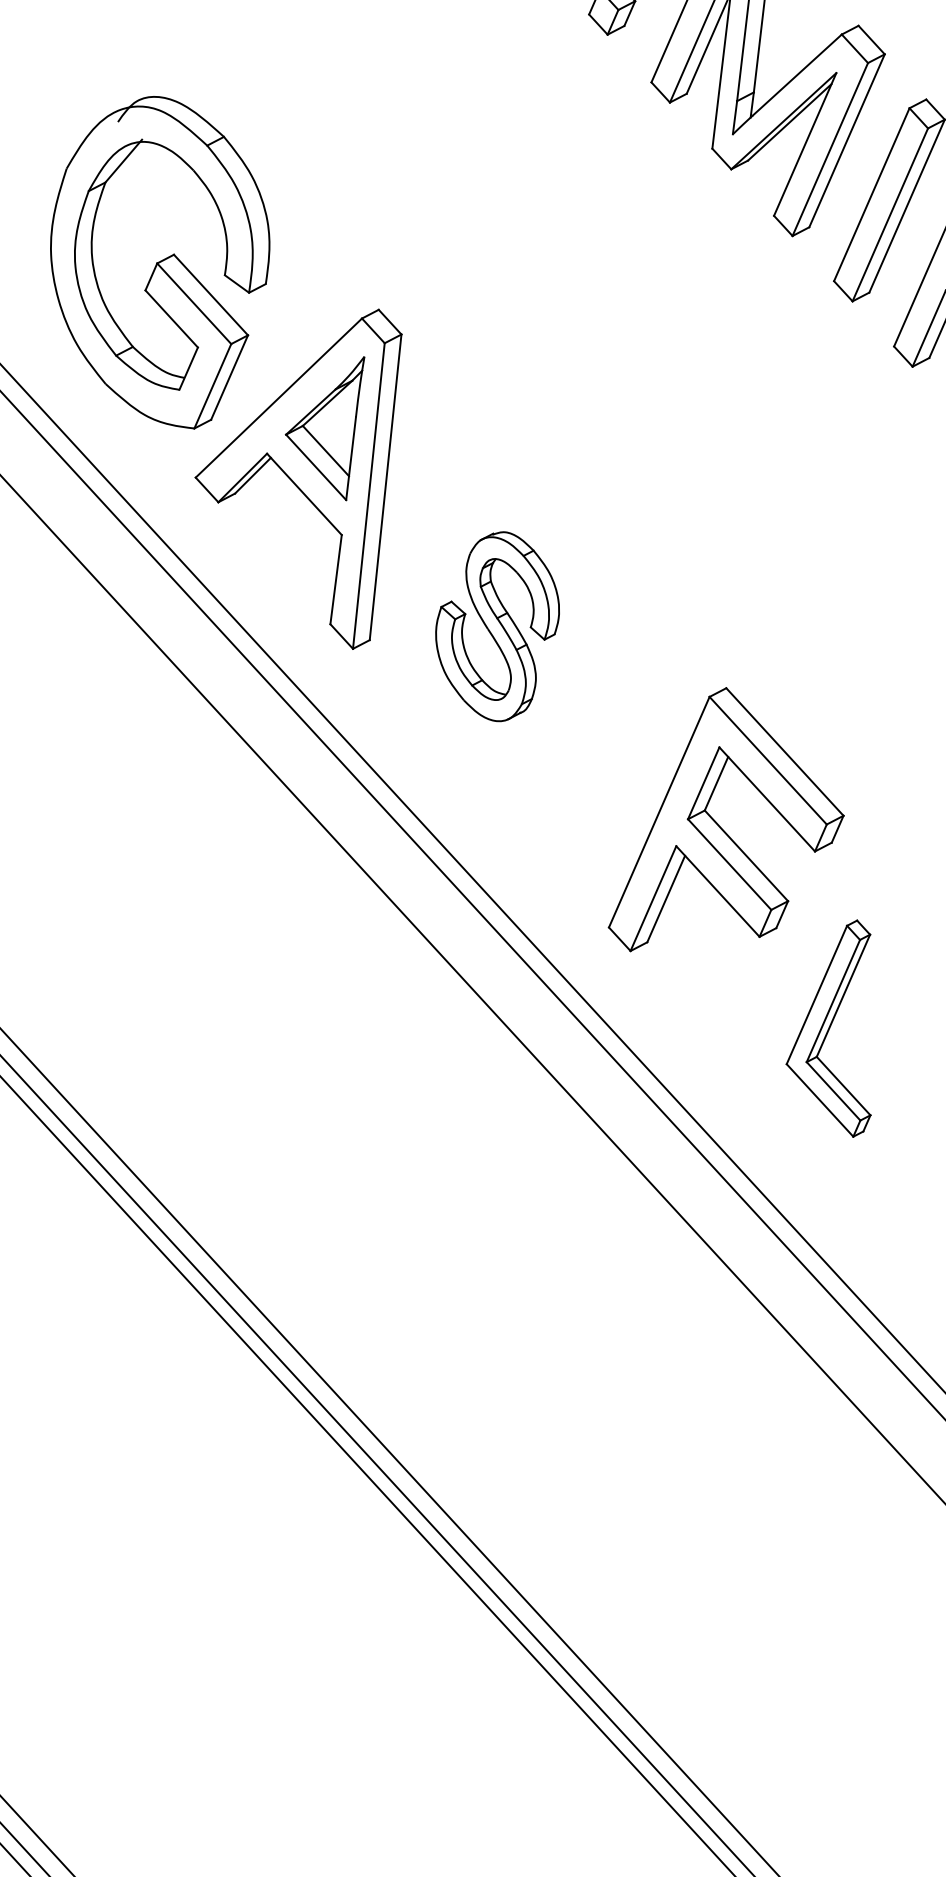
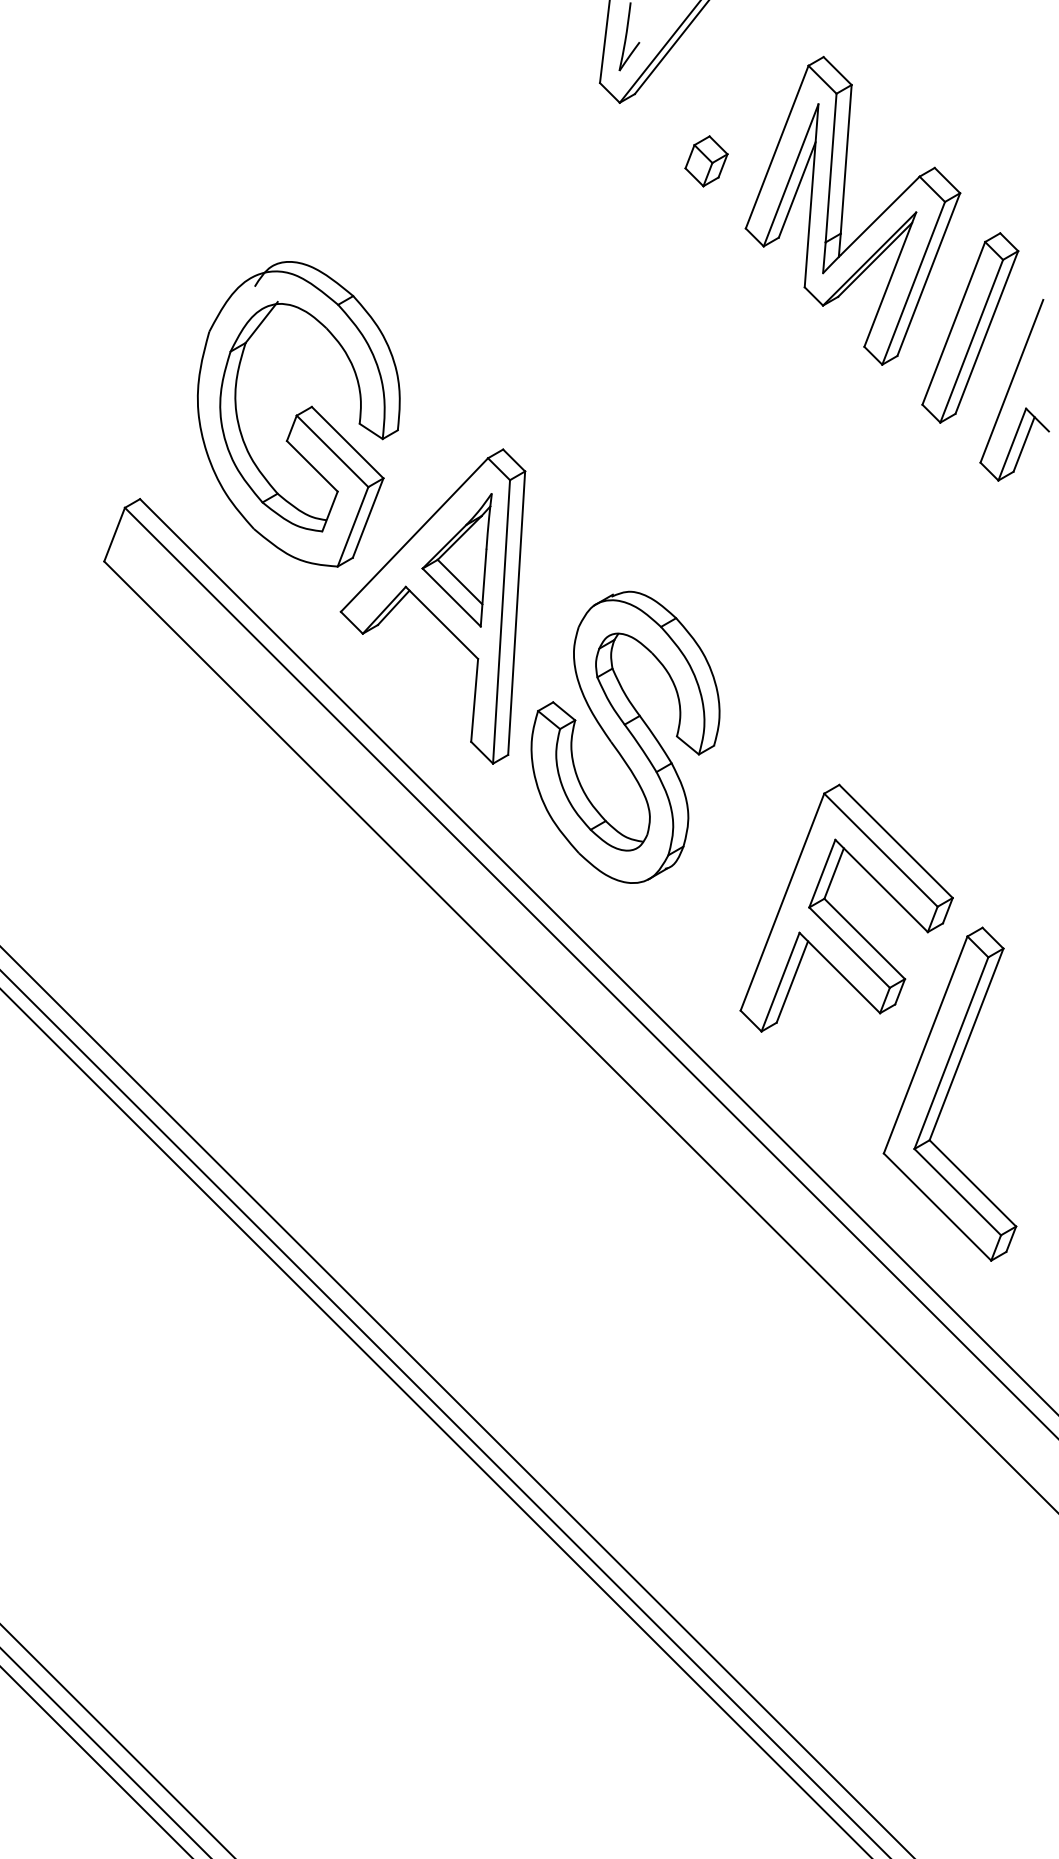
part: (497, 625) -> (625, 736), size x1.67
part: (830, 1026) -> (949, 1093), size x1.67

